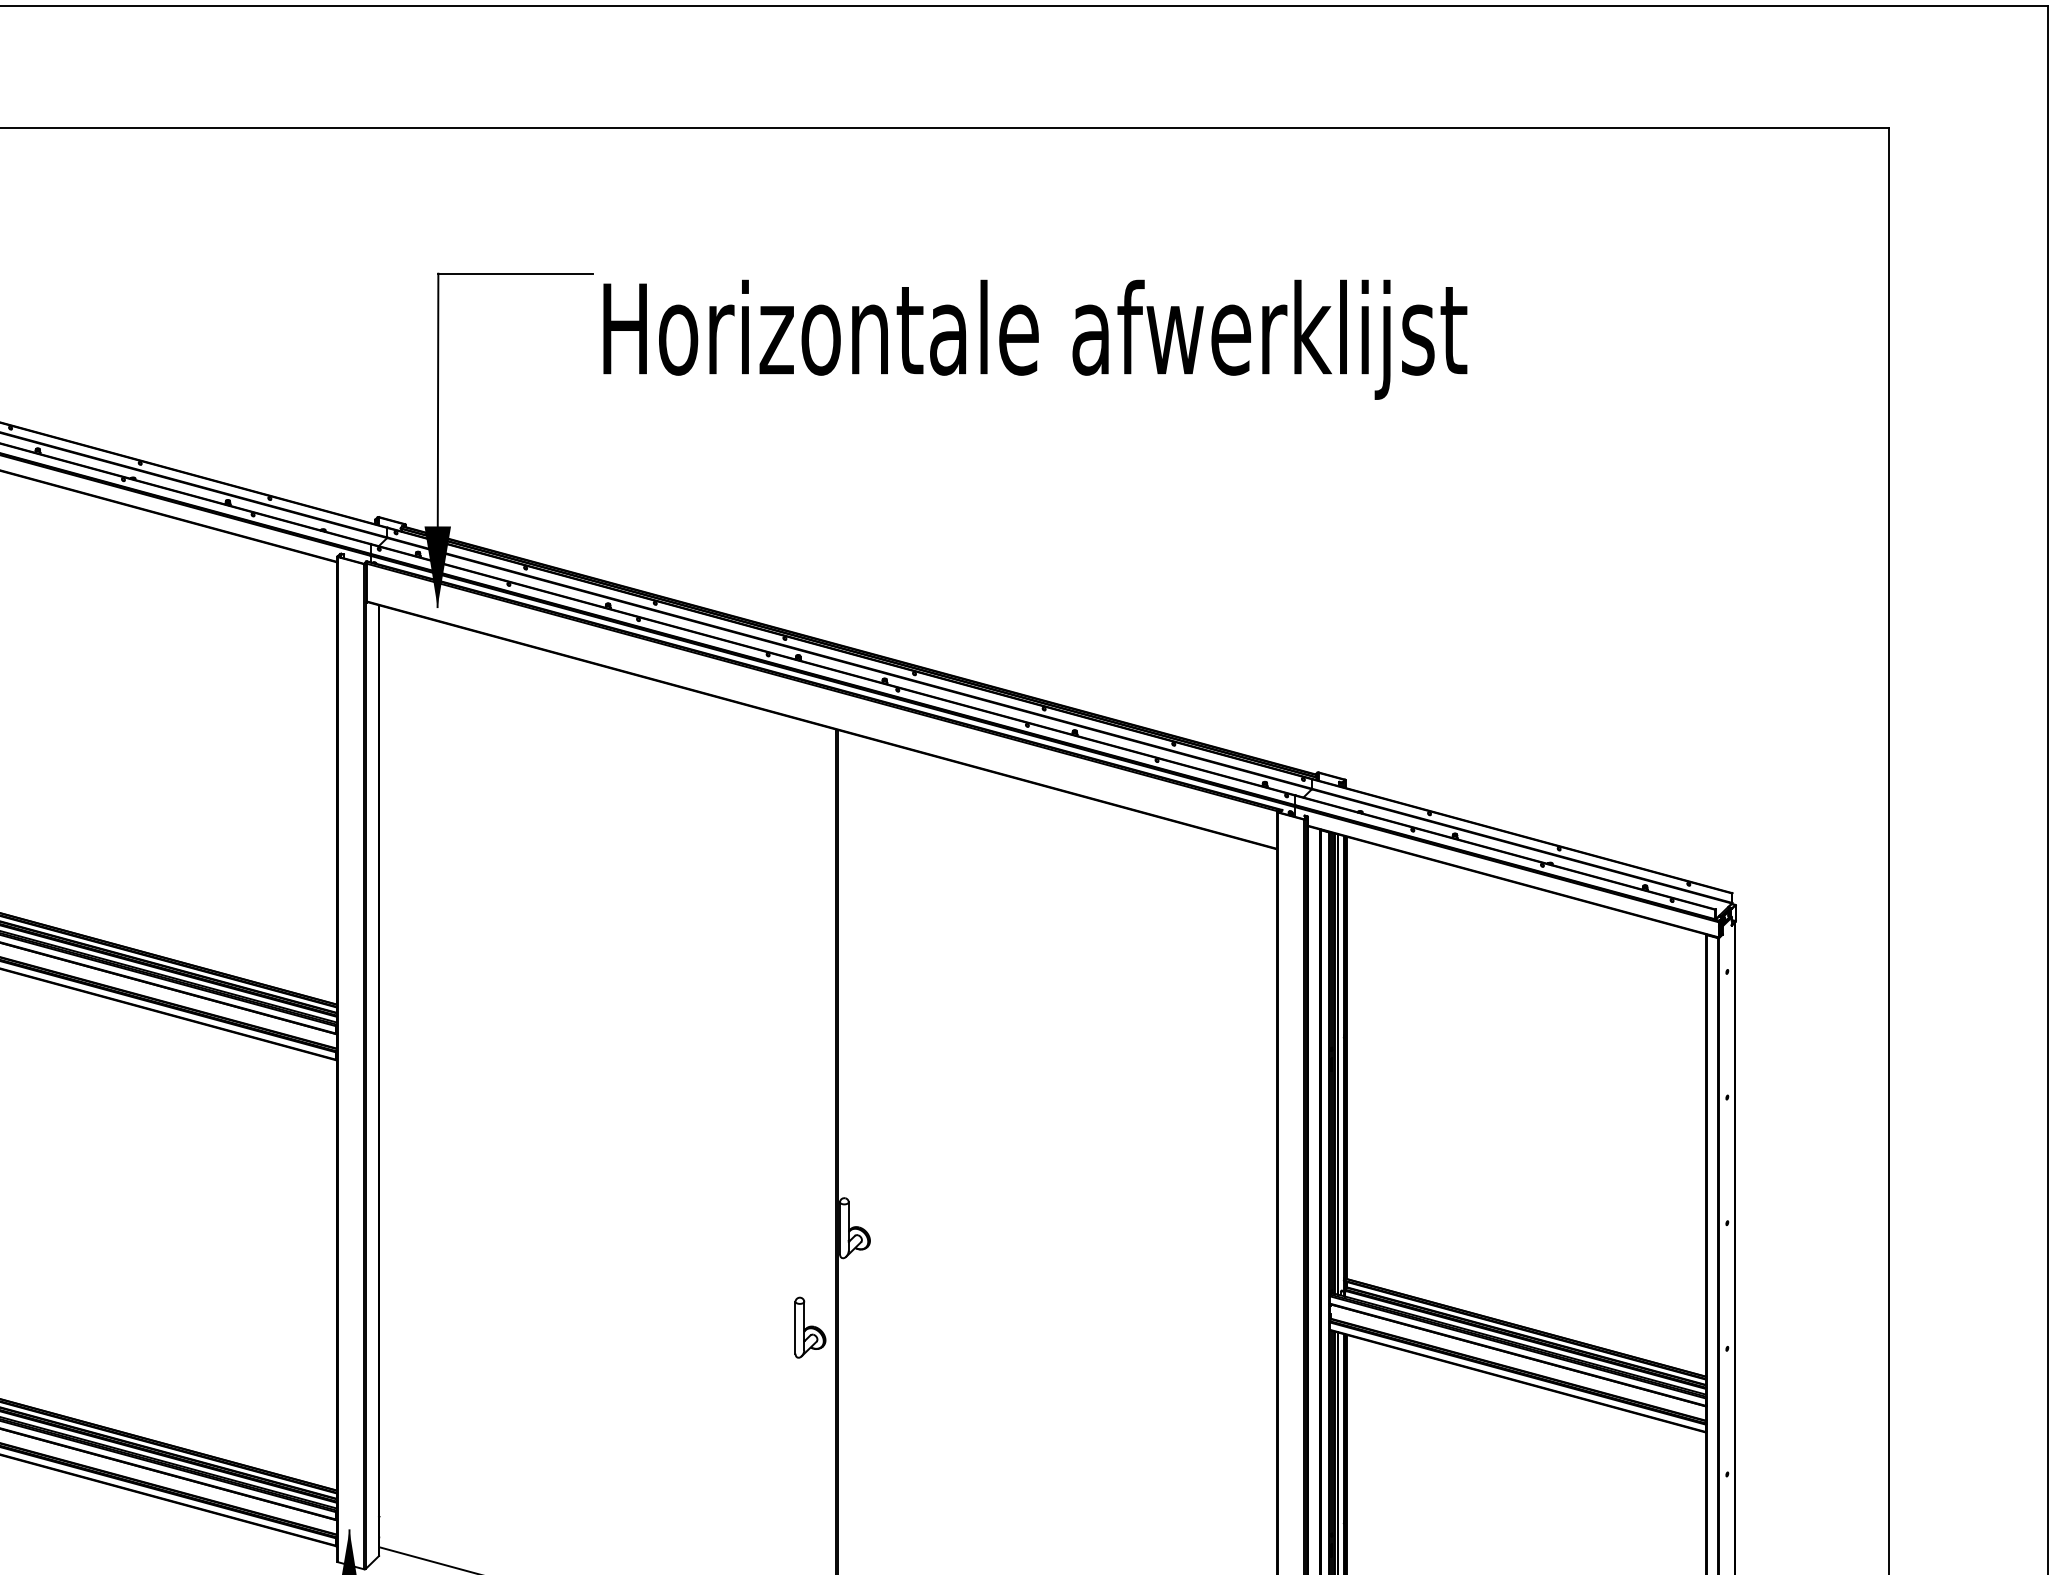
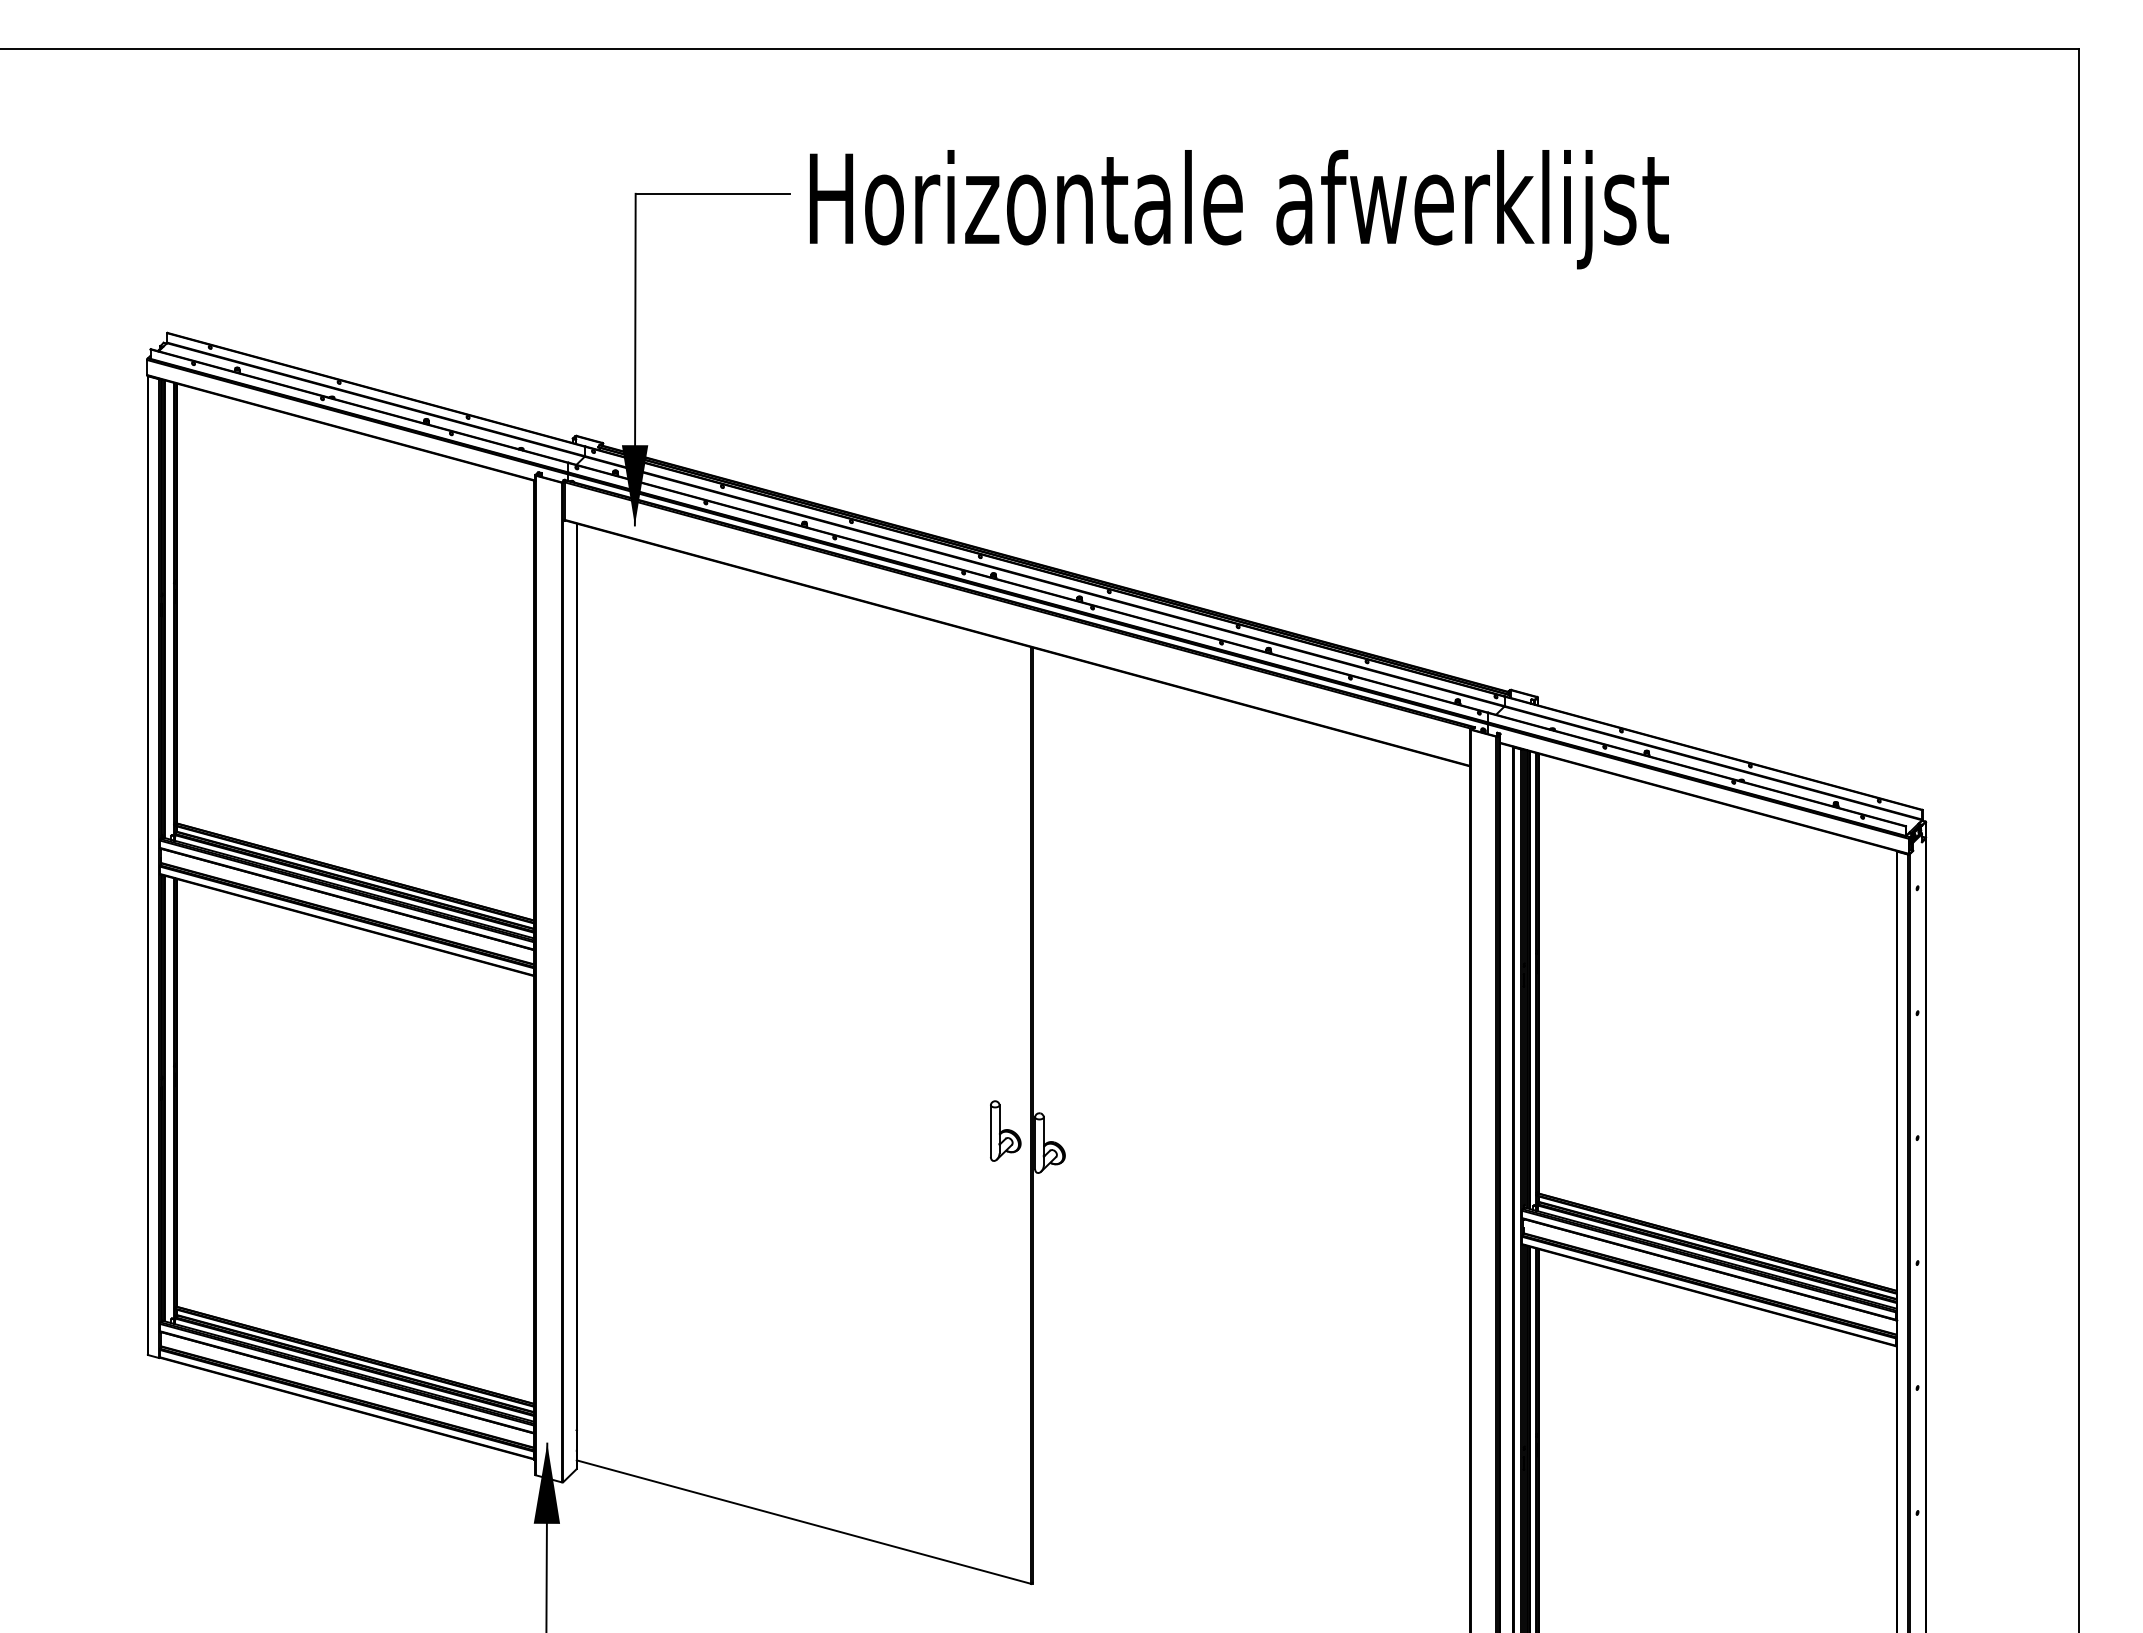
text: (1035, 339) -> (1239, 209), moved
part: (810, 1327) -> (1005, 1130), moved

